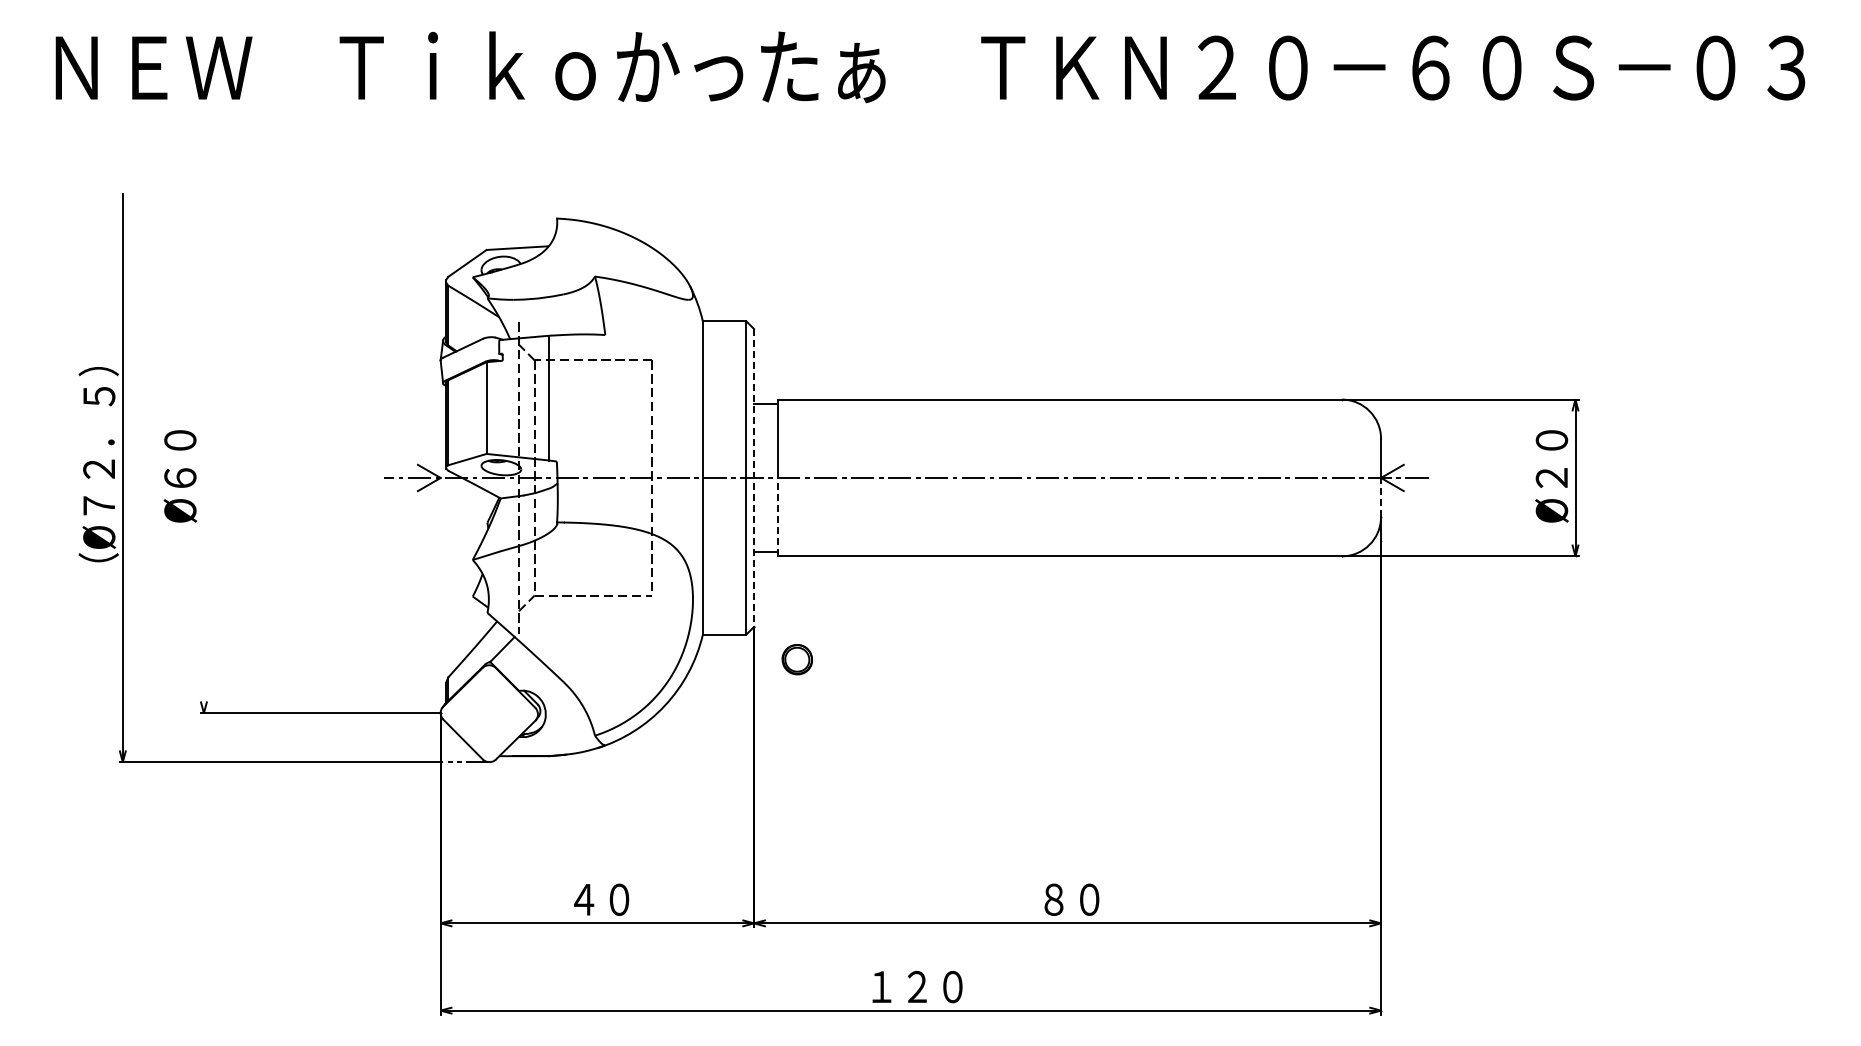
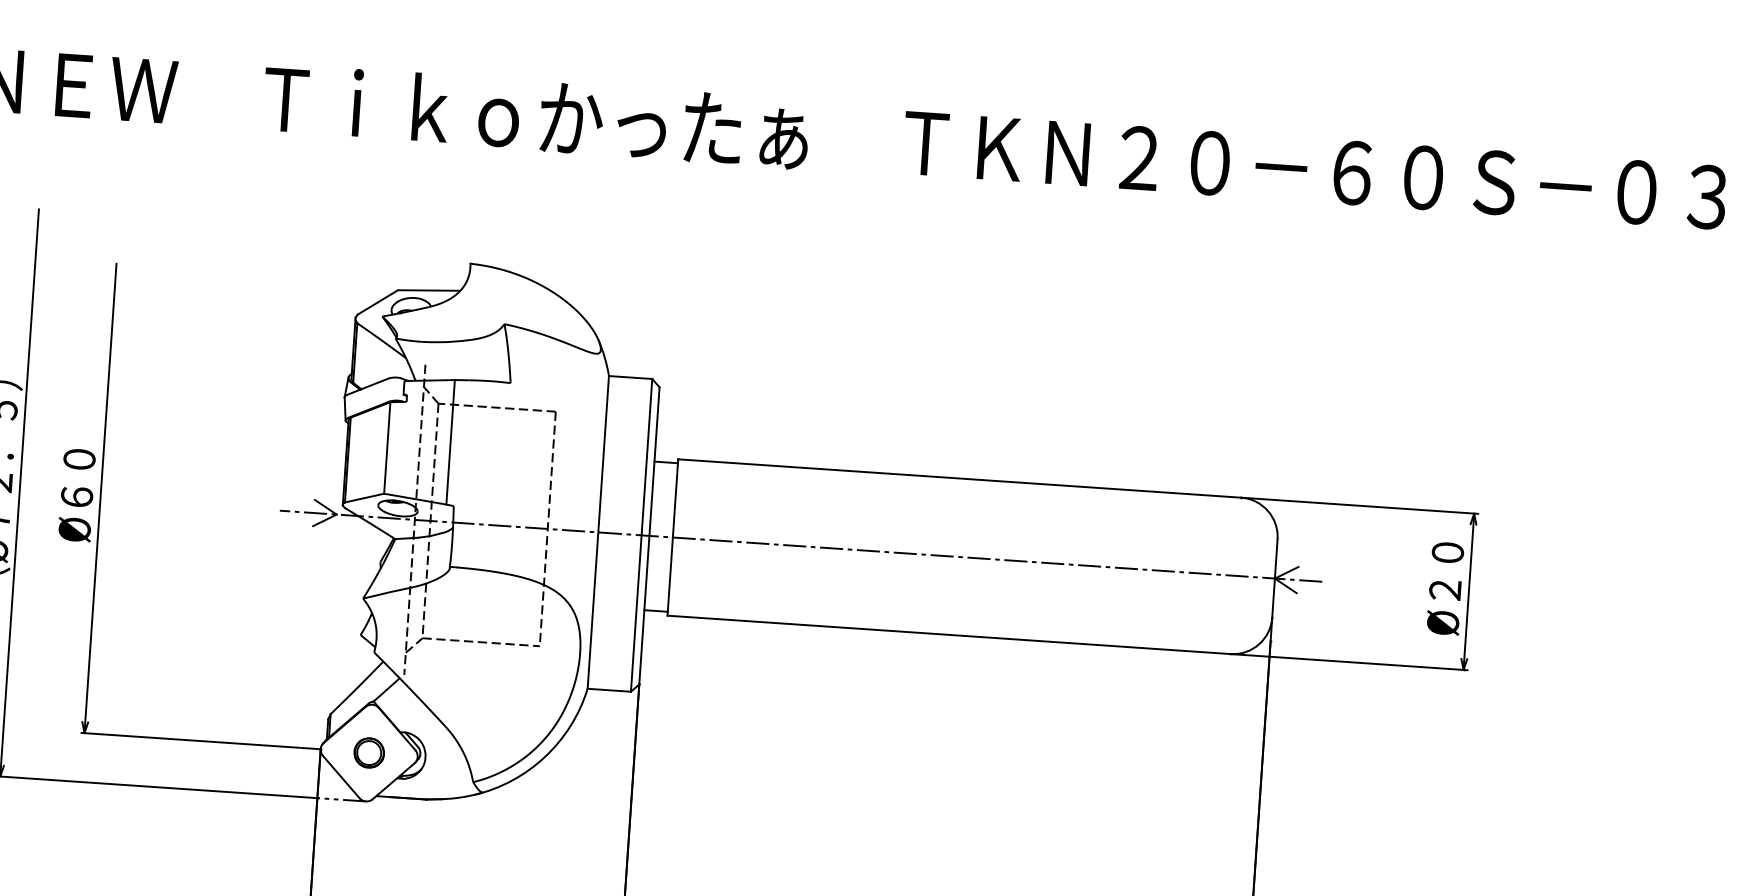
line: (203, 477) -> (100, 497), added
line: (754, 477) -> (649, 535), dashed -> solid
line: (1381, 497) -> (1274, 598), dashed -> solid
line: (777, 516) -> (670, 575), dashed -> solid
part: (796, 659) -> (368, 752), moved

